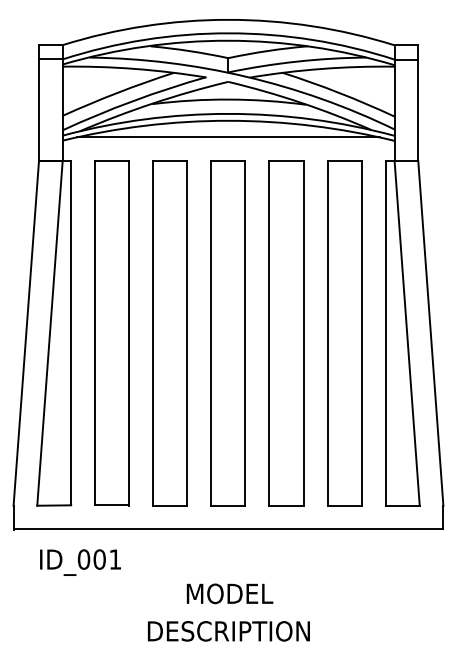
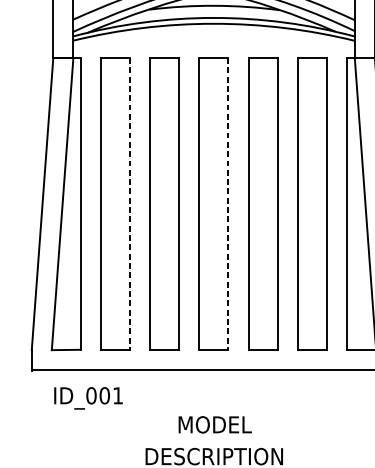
line: (227, 137) -> (213, 37), removed
line: (128, 333) -> (129, 204), solid -> dashed
line: (244, 333) -> (227, 204), solid -> dashed

